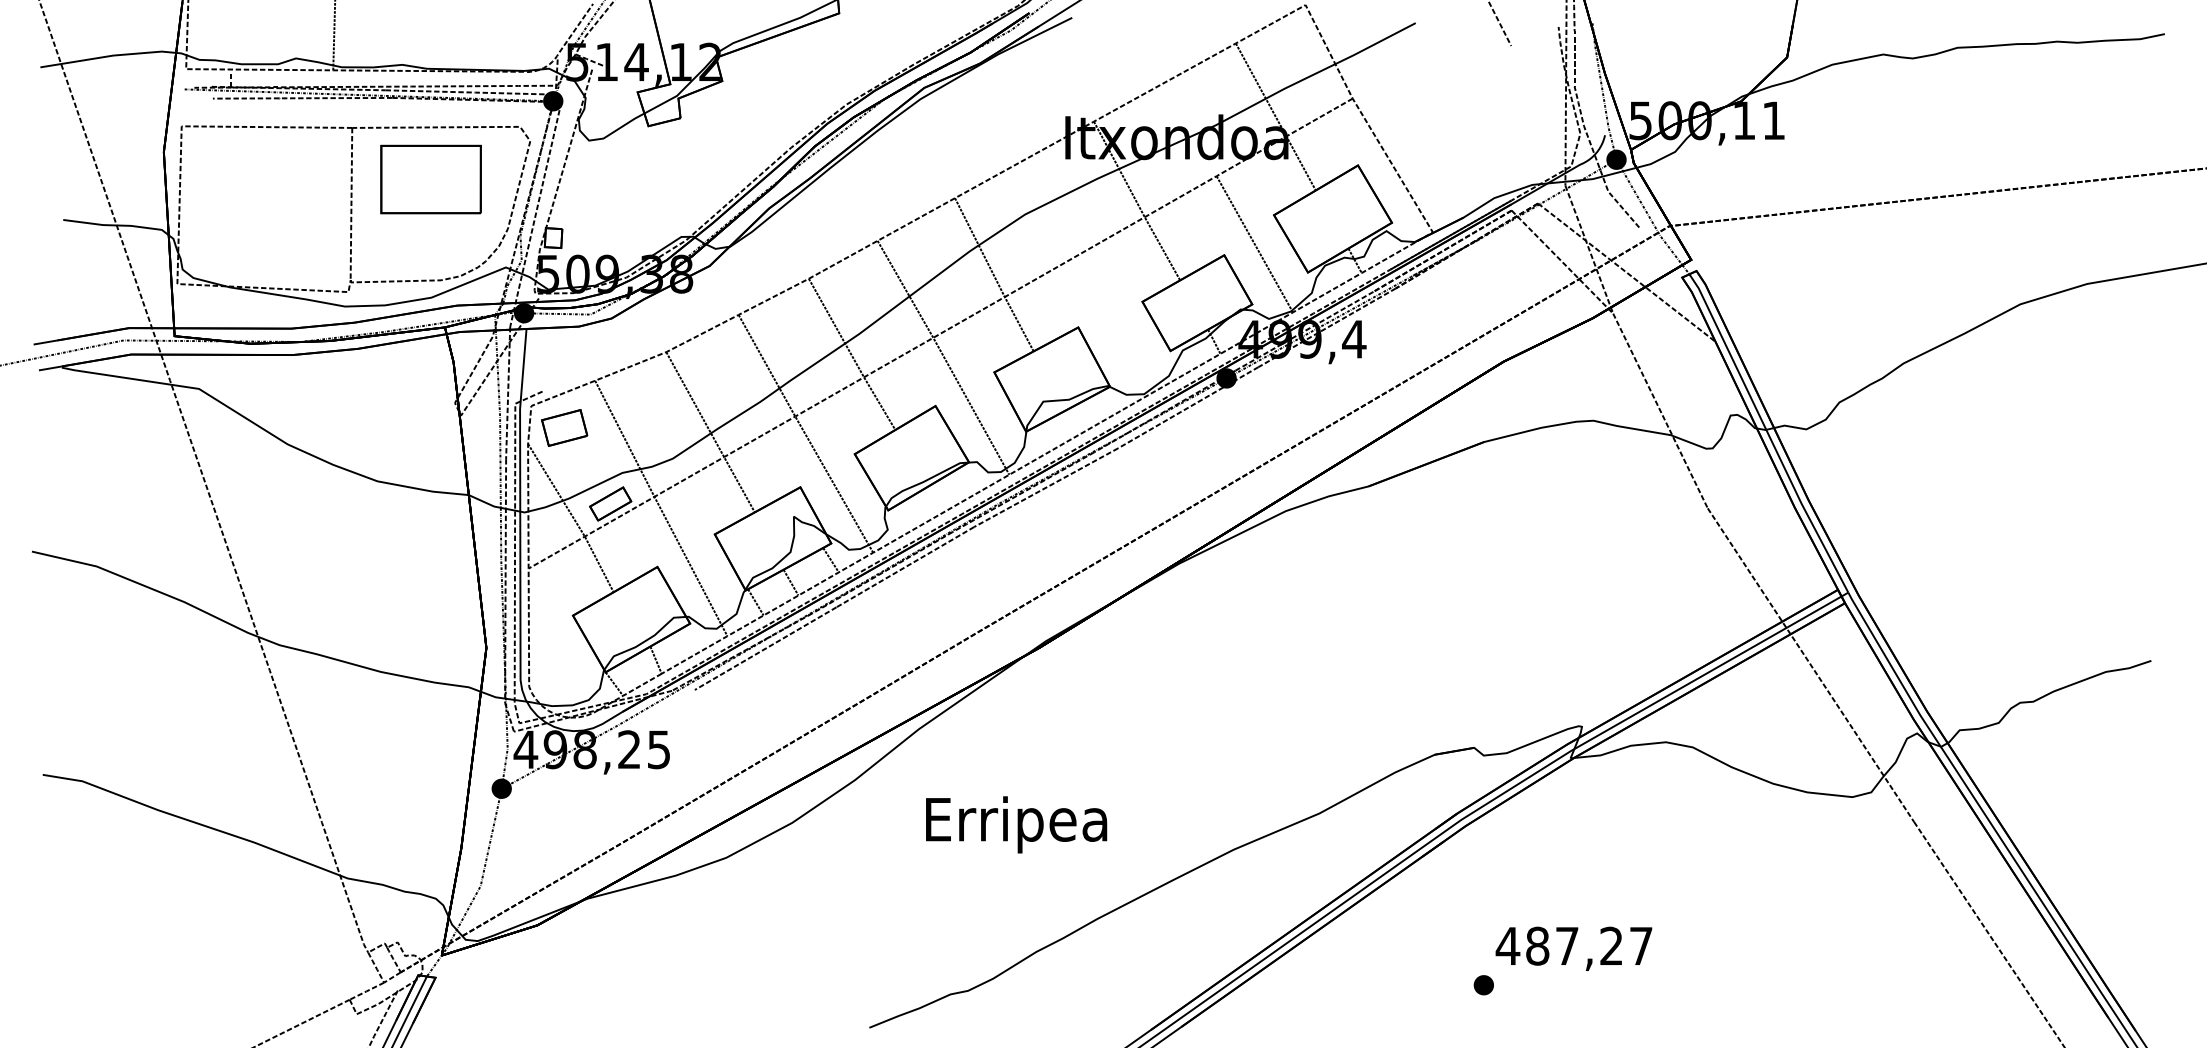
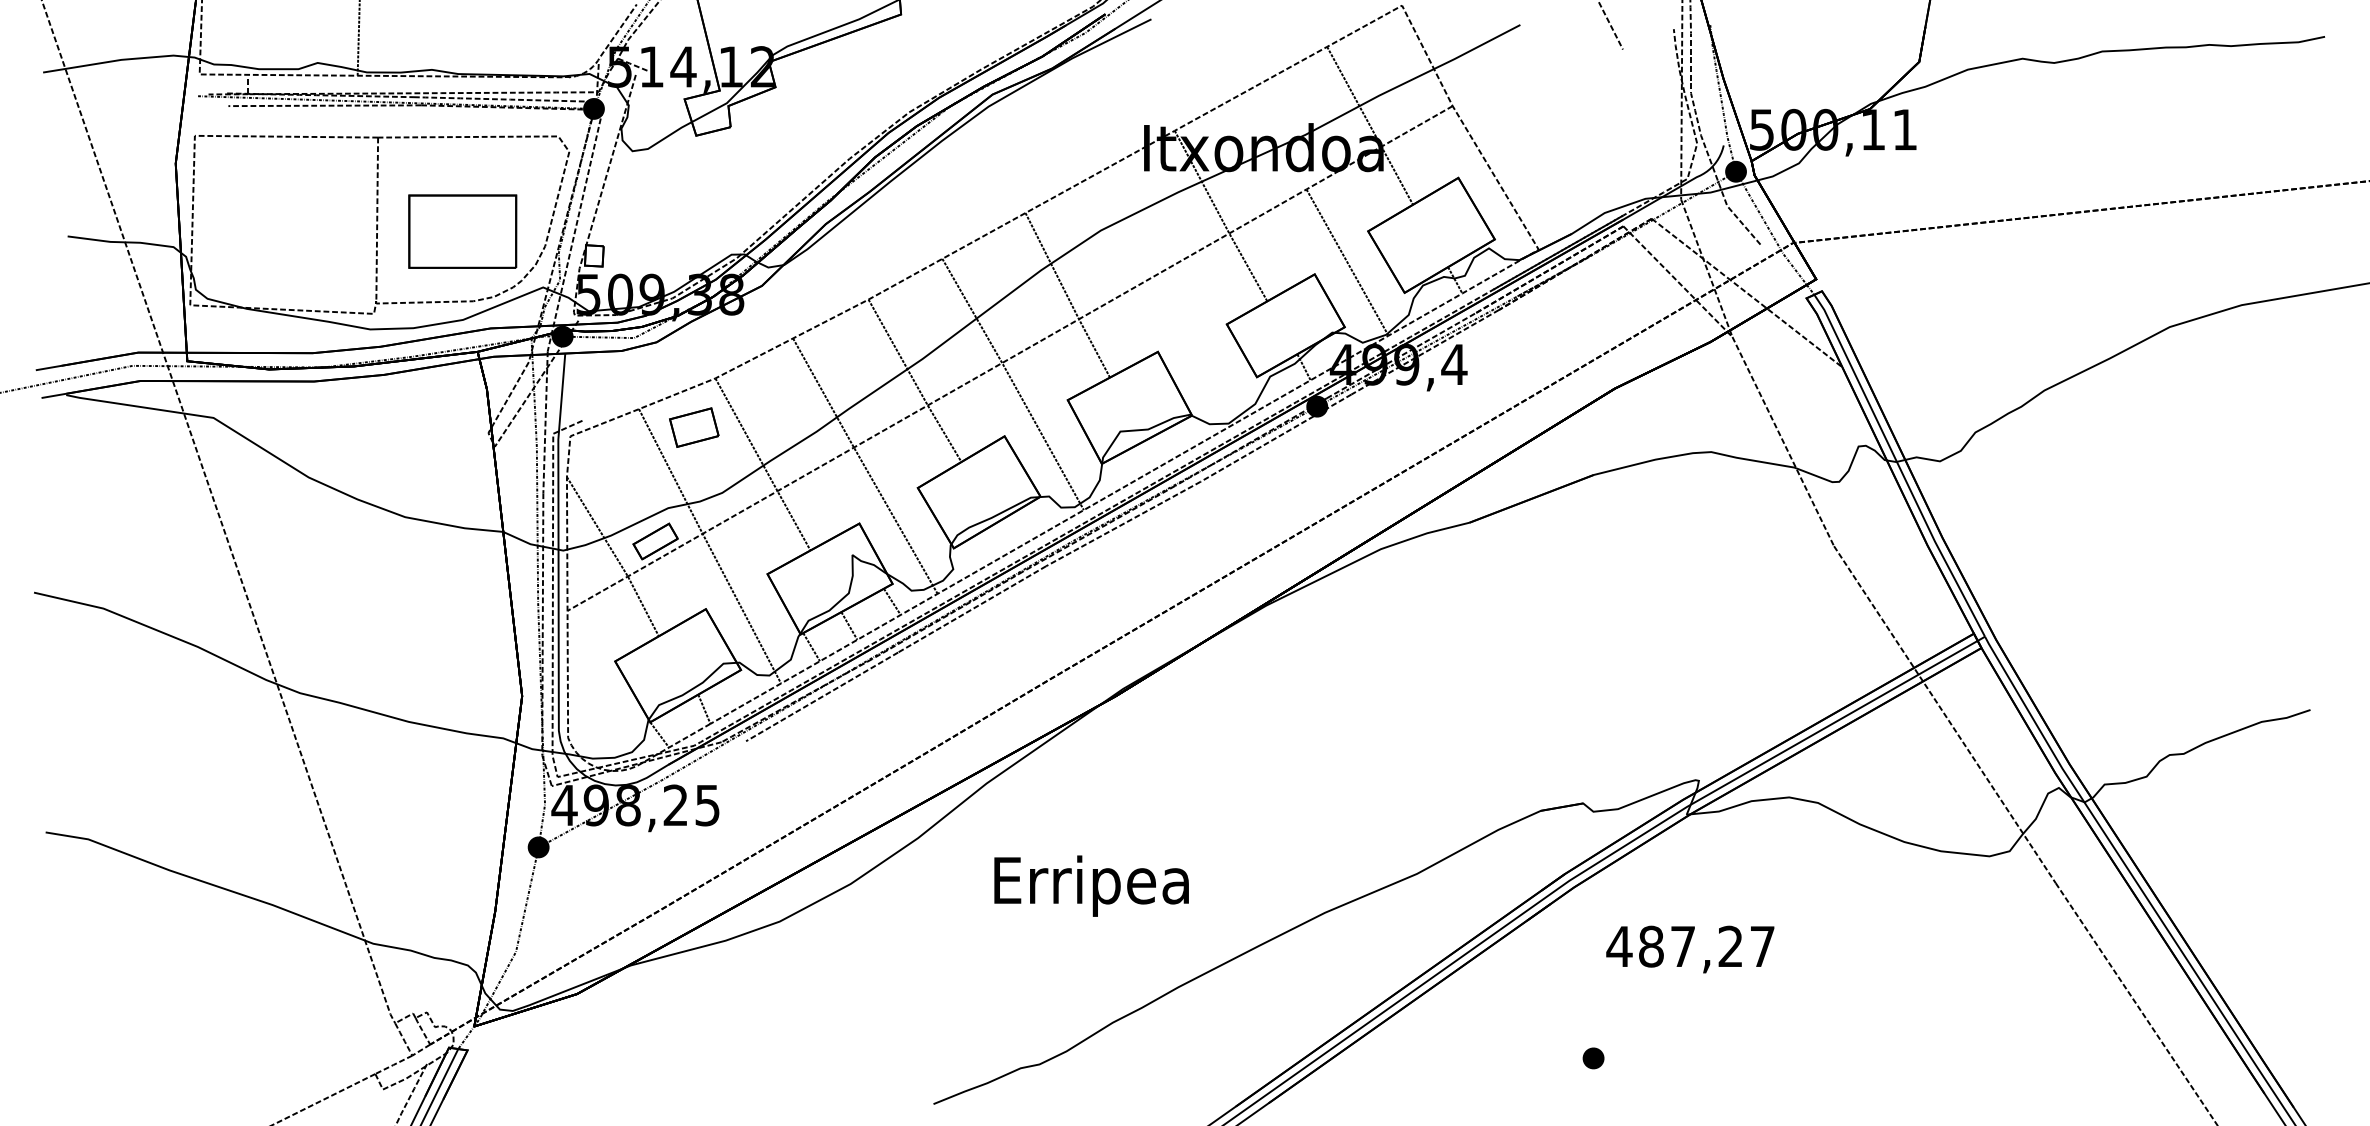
part: (430, 179) -> (462, 231), moved
part: (564, 427) -> (694, 427), moved
text: (1573, 948) -> (1689, 949), moved

